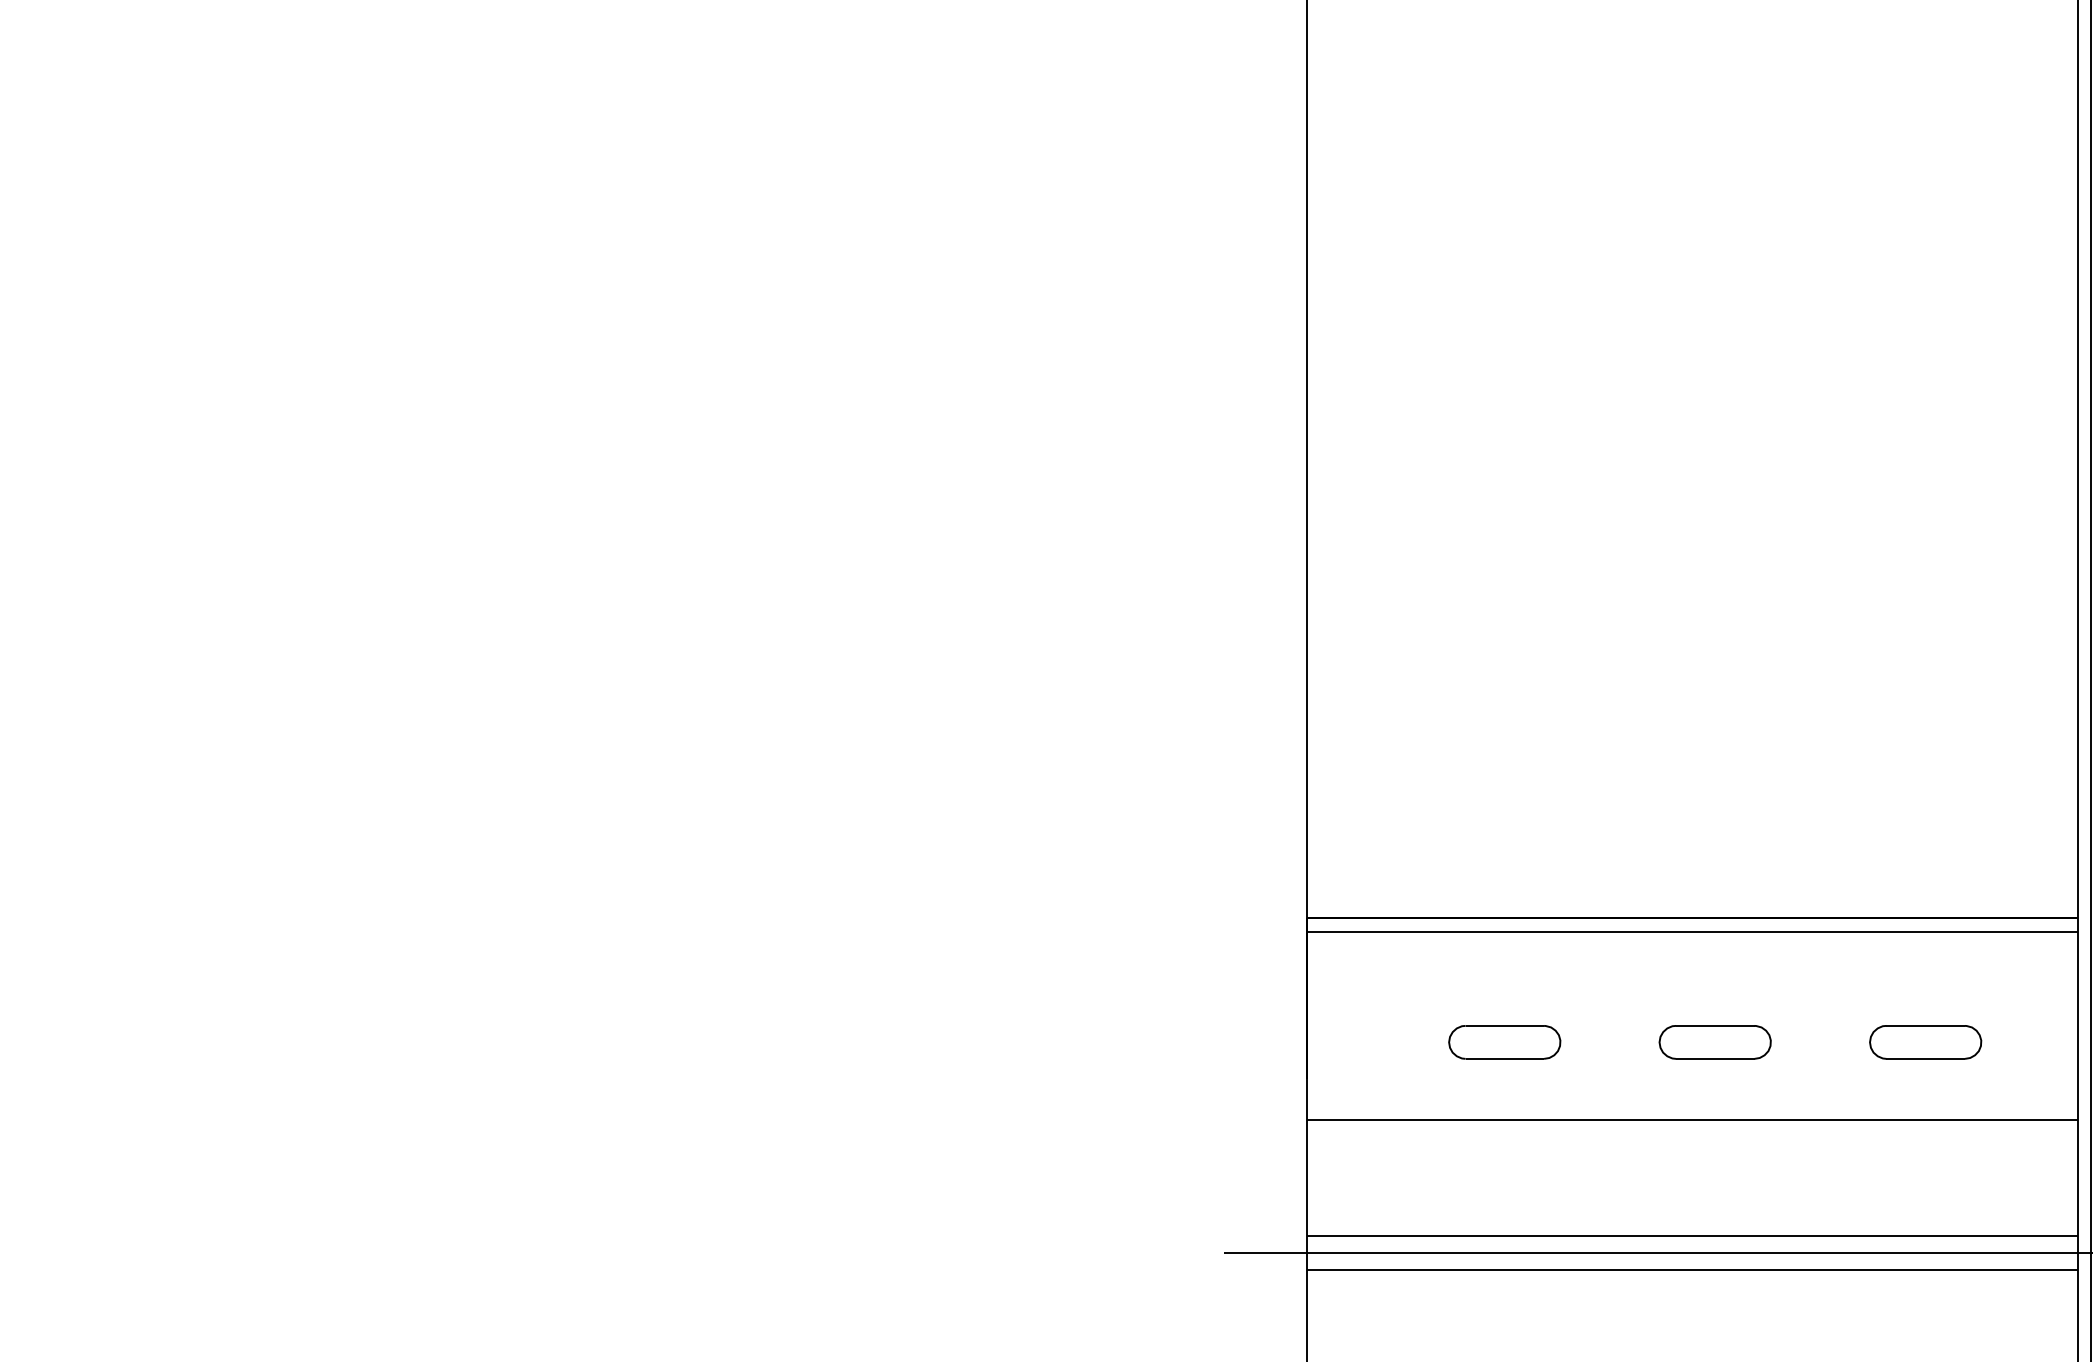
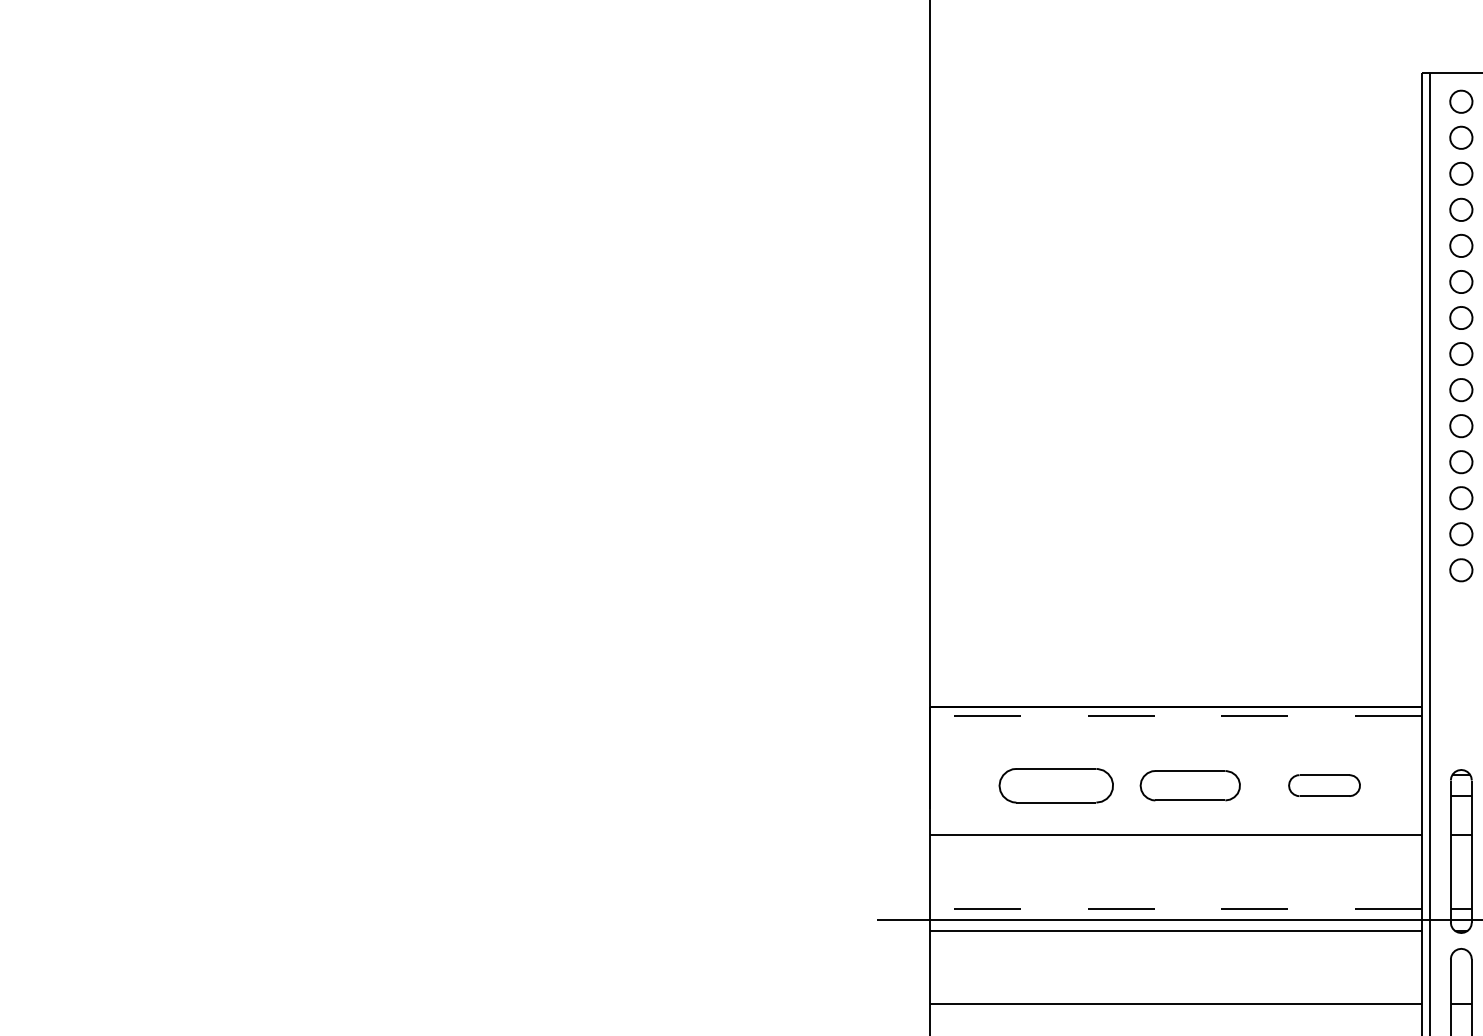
line: (1691, 932) -> (1175, 715), solid -> dashed
part: (1503, 1042) -> (1055, 785), size x1.6
part: (1715, 1042) -> (1190, 785), size x1.4
line: (1691, 1235) -> (1175, 908), solid -> dashed

